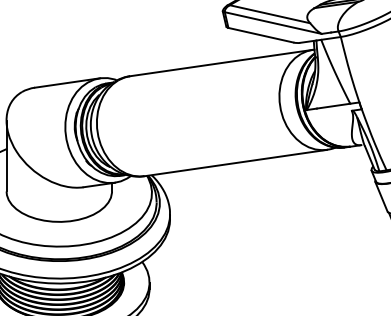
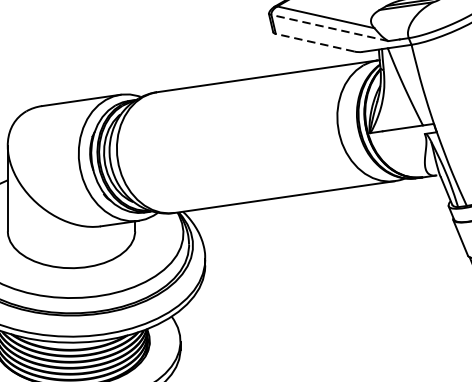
line: (273, 23) -> (330, 28), solid -> dashed
line: (260, 35) -> (314, 43), solid -> dashed

